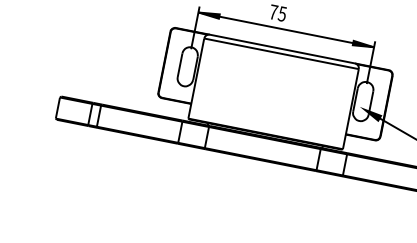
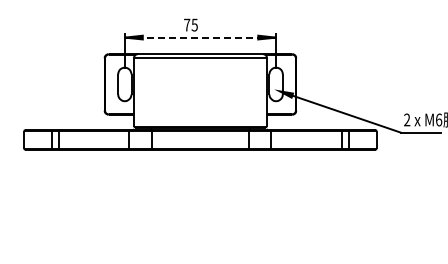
line: (286, 29) -> (200, 37), solid -> dashed

